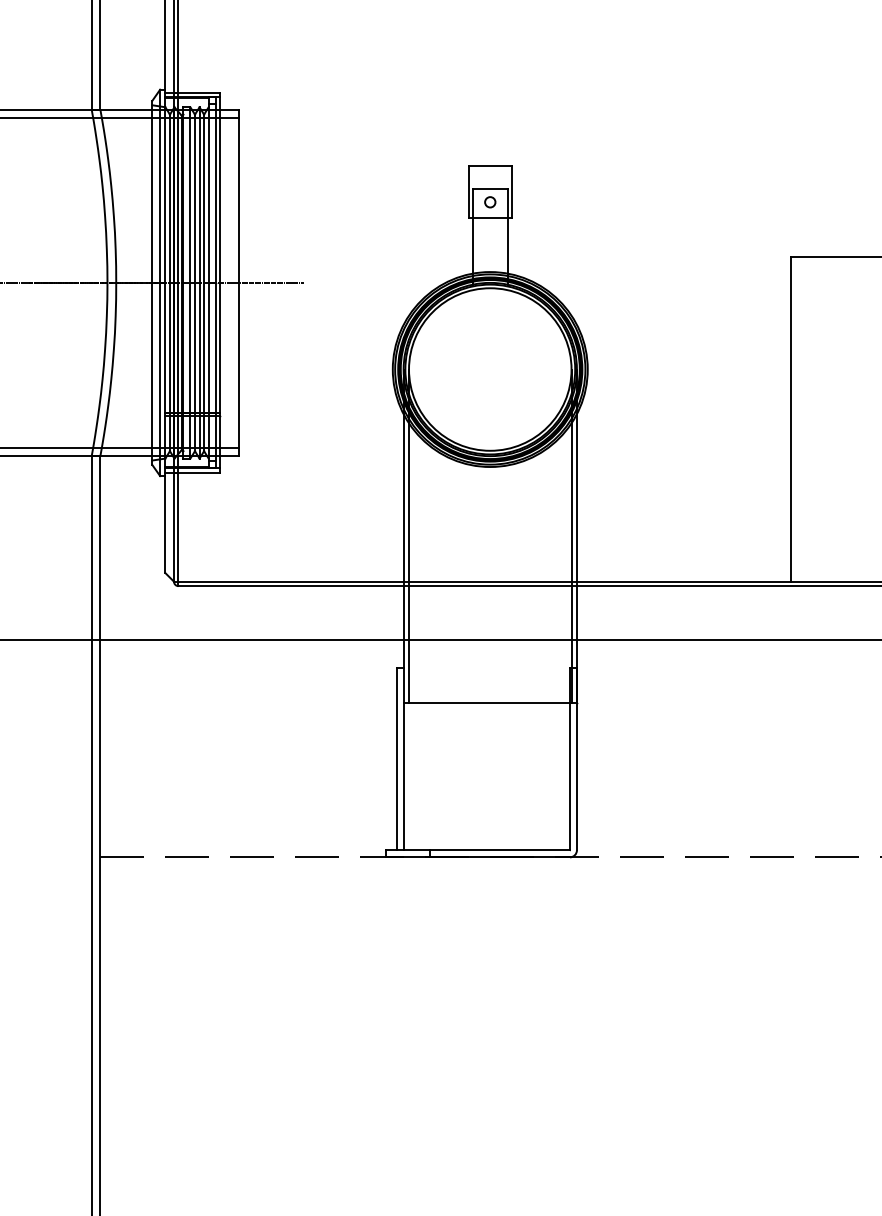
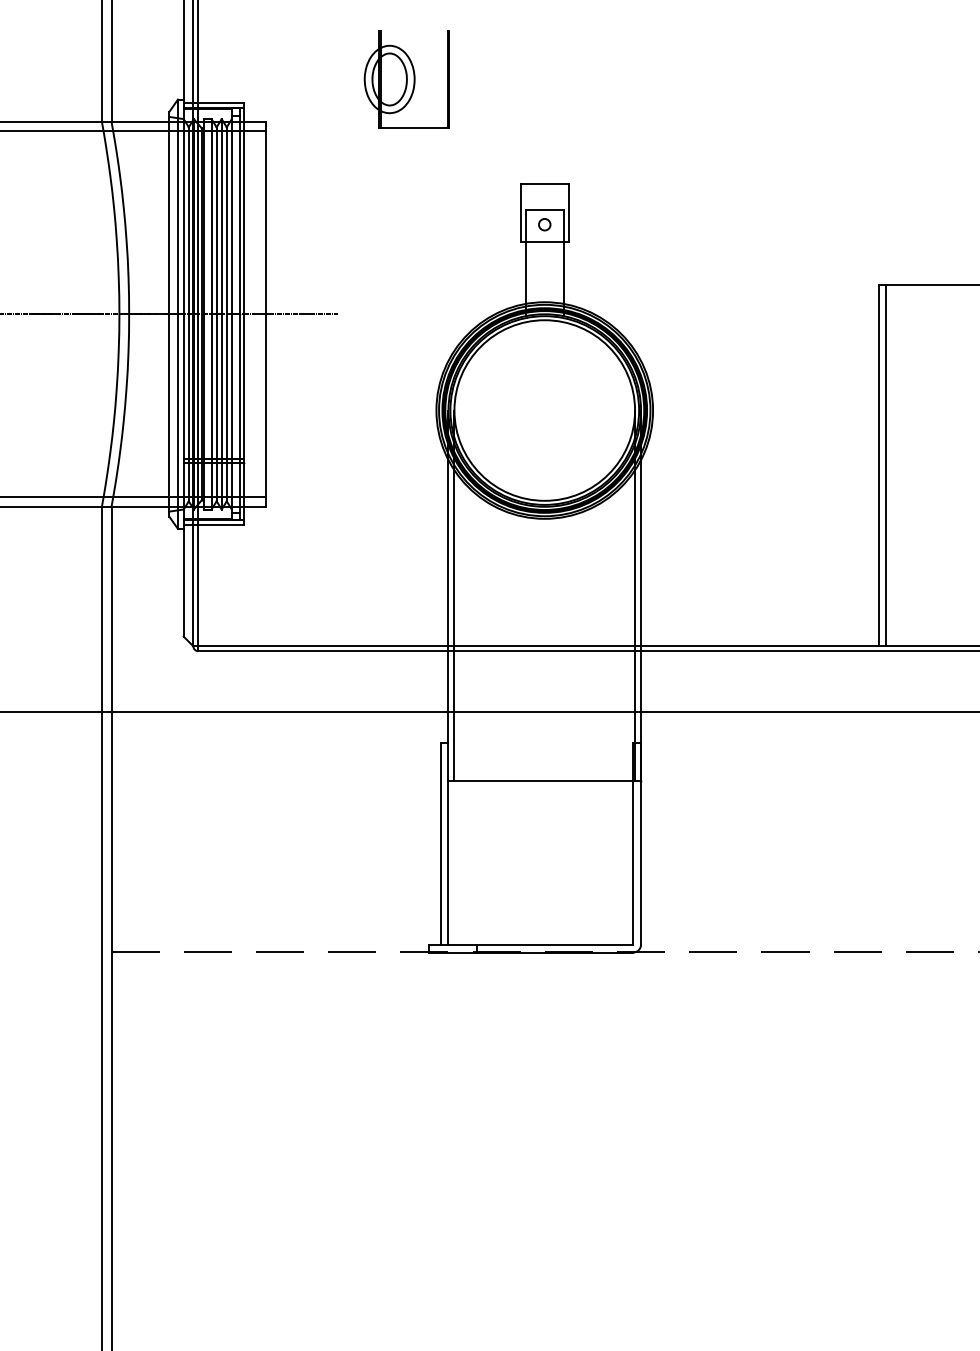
part: (365, 71) -> (406, 79), added
line: (797, 418) -> (886, 464), added

